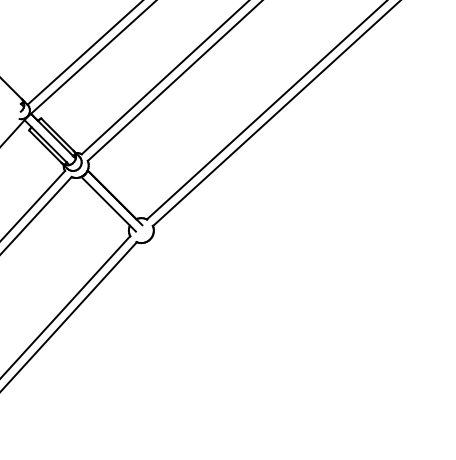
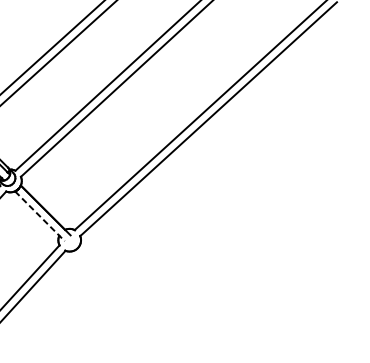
line: (108, 204) -> (39, 216), solid -> dashed

